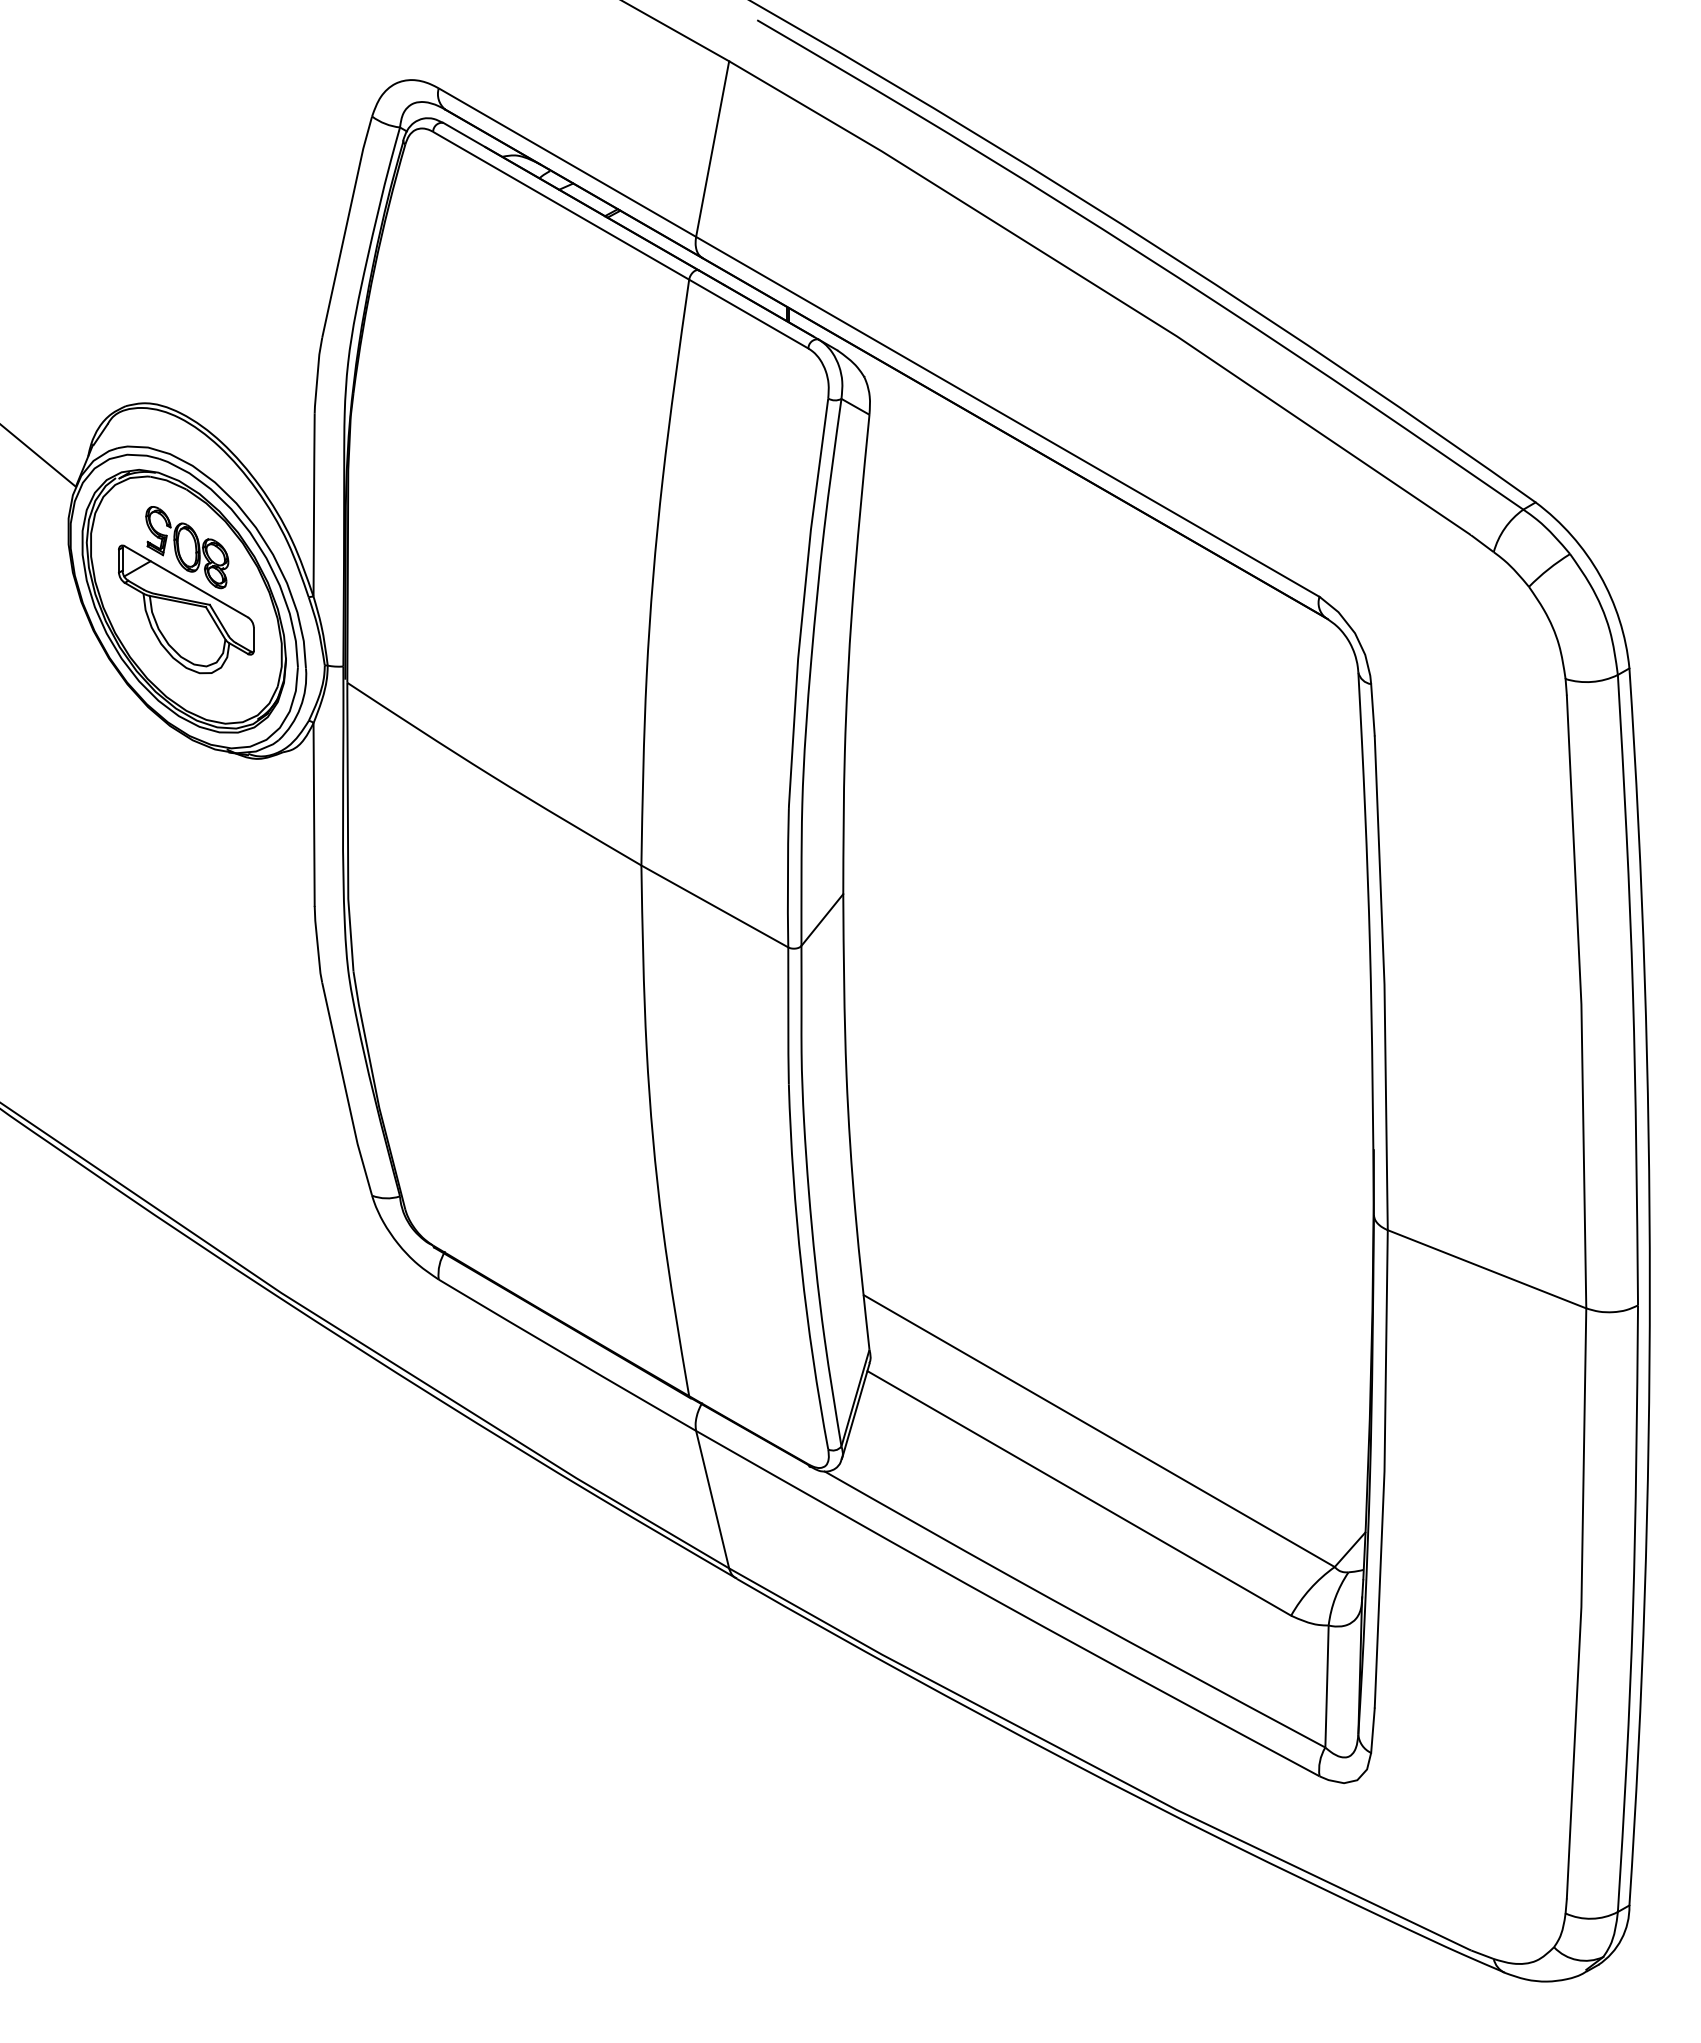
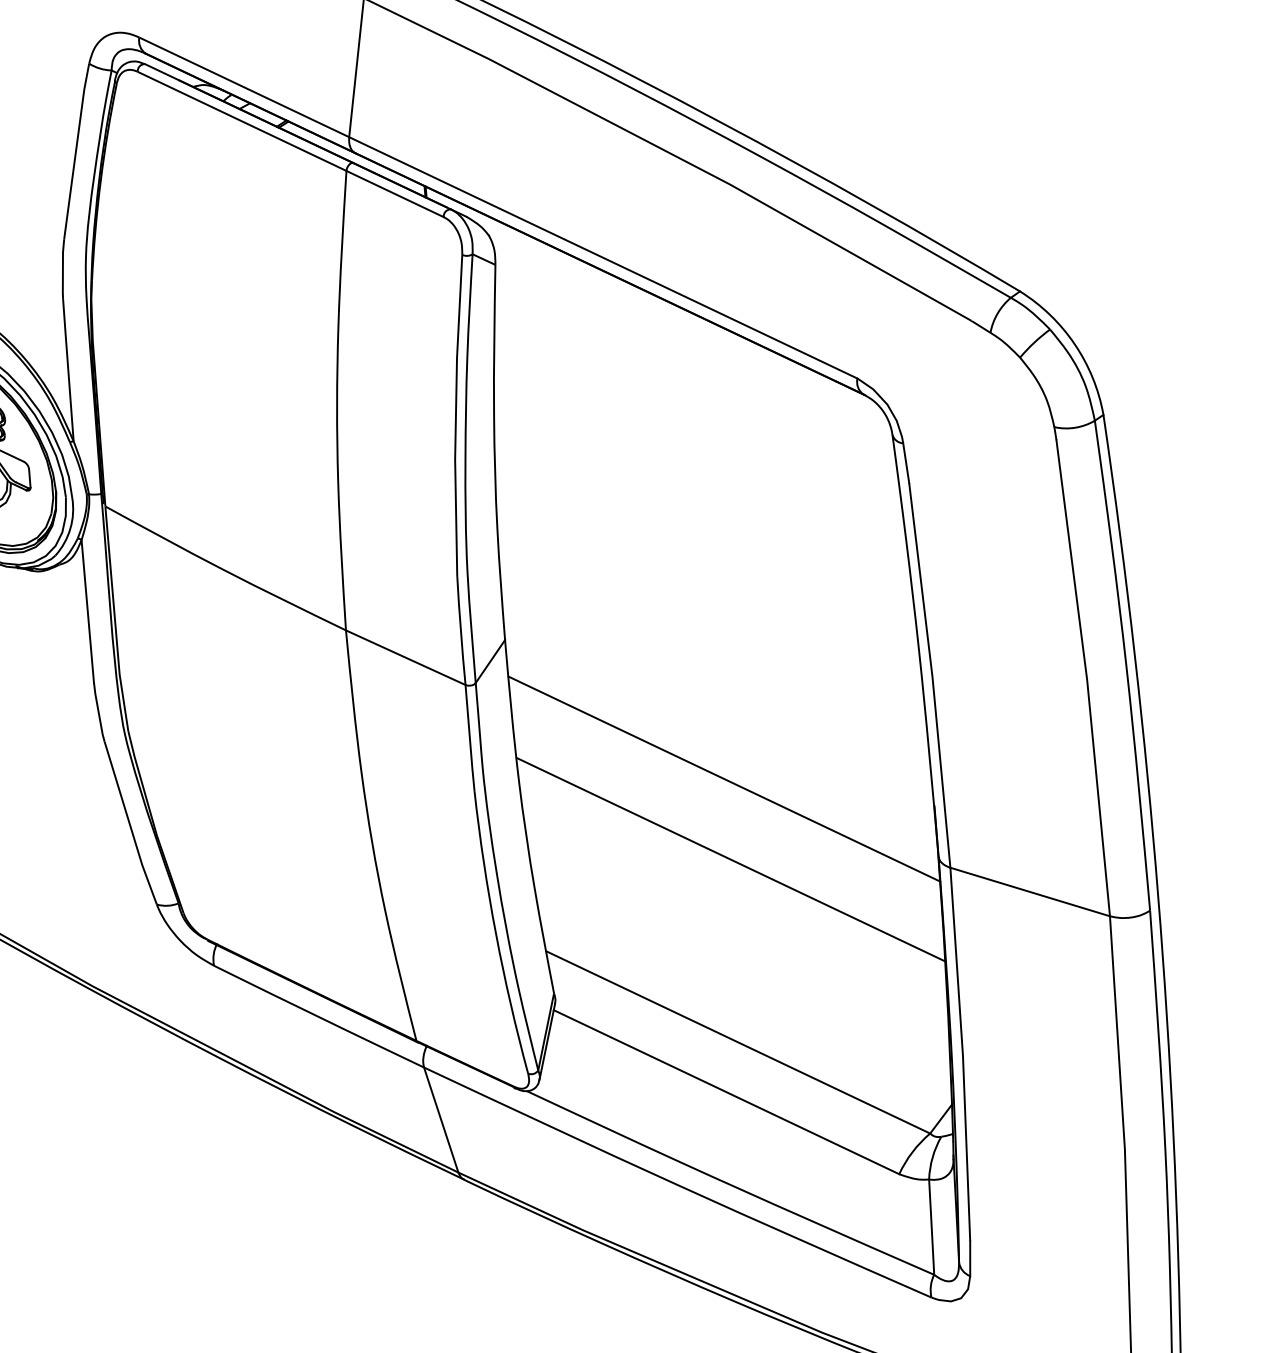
line: (1108, 1093) -> (724, 778), added
line: (1108, 1197) -> (730, 859), added

